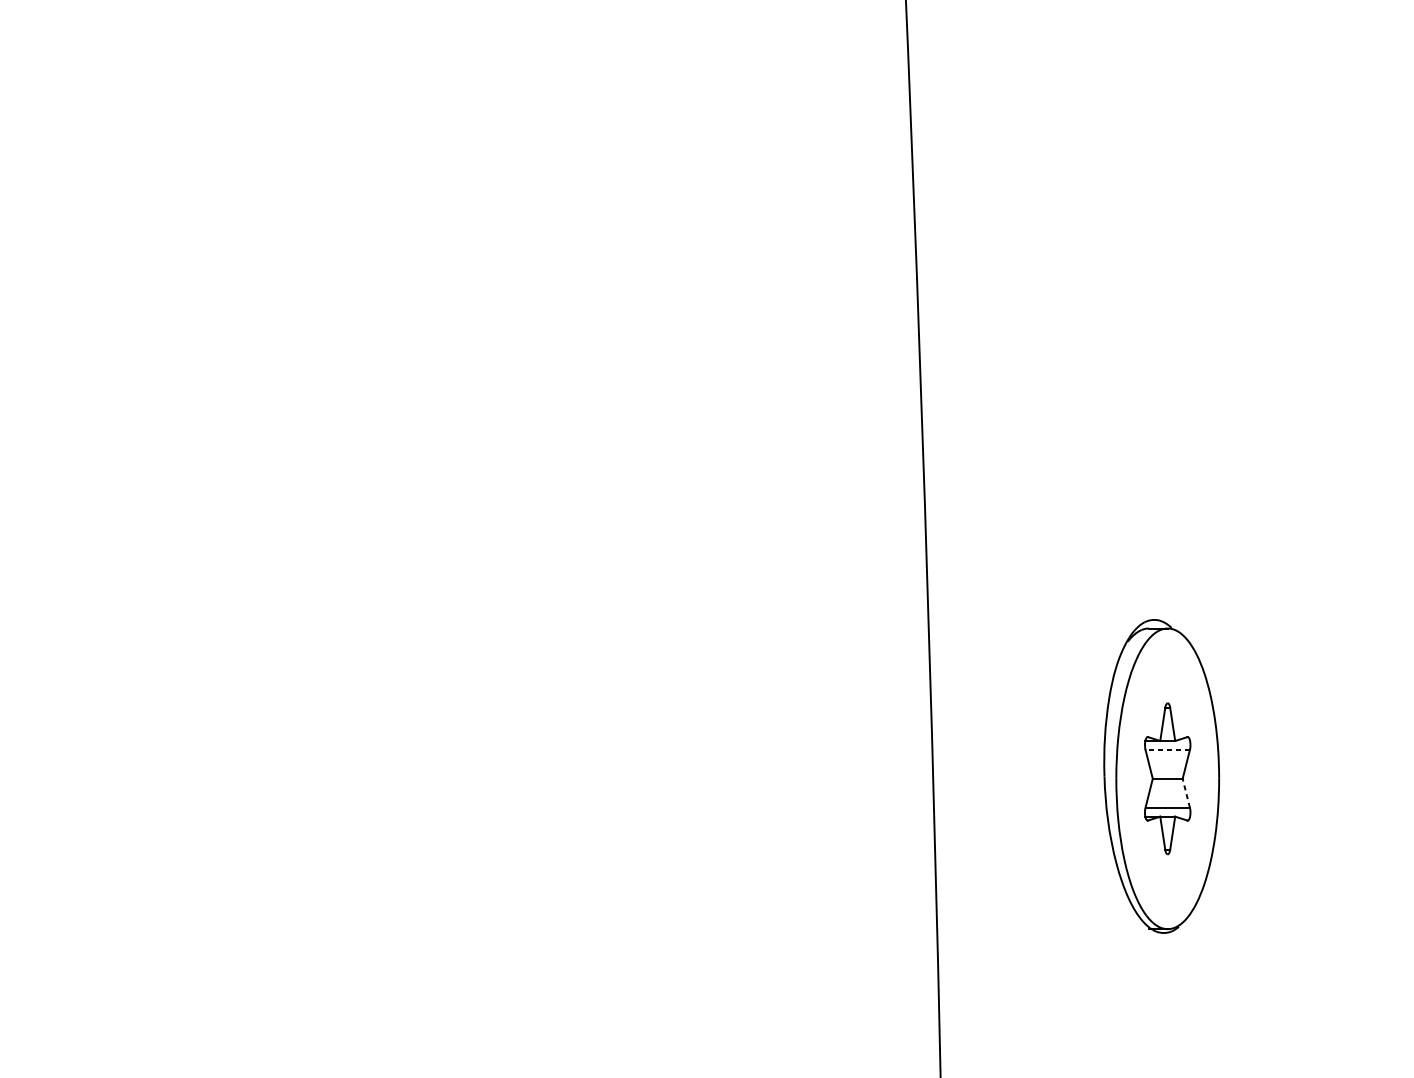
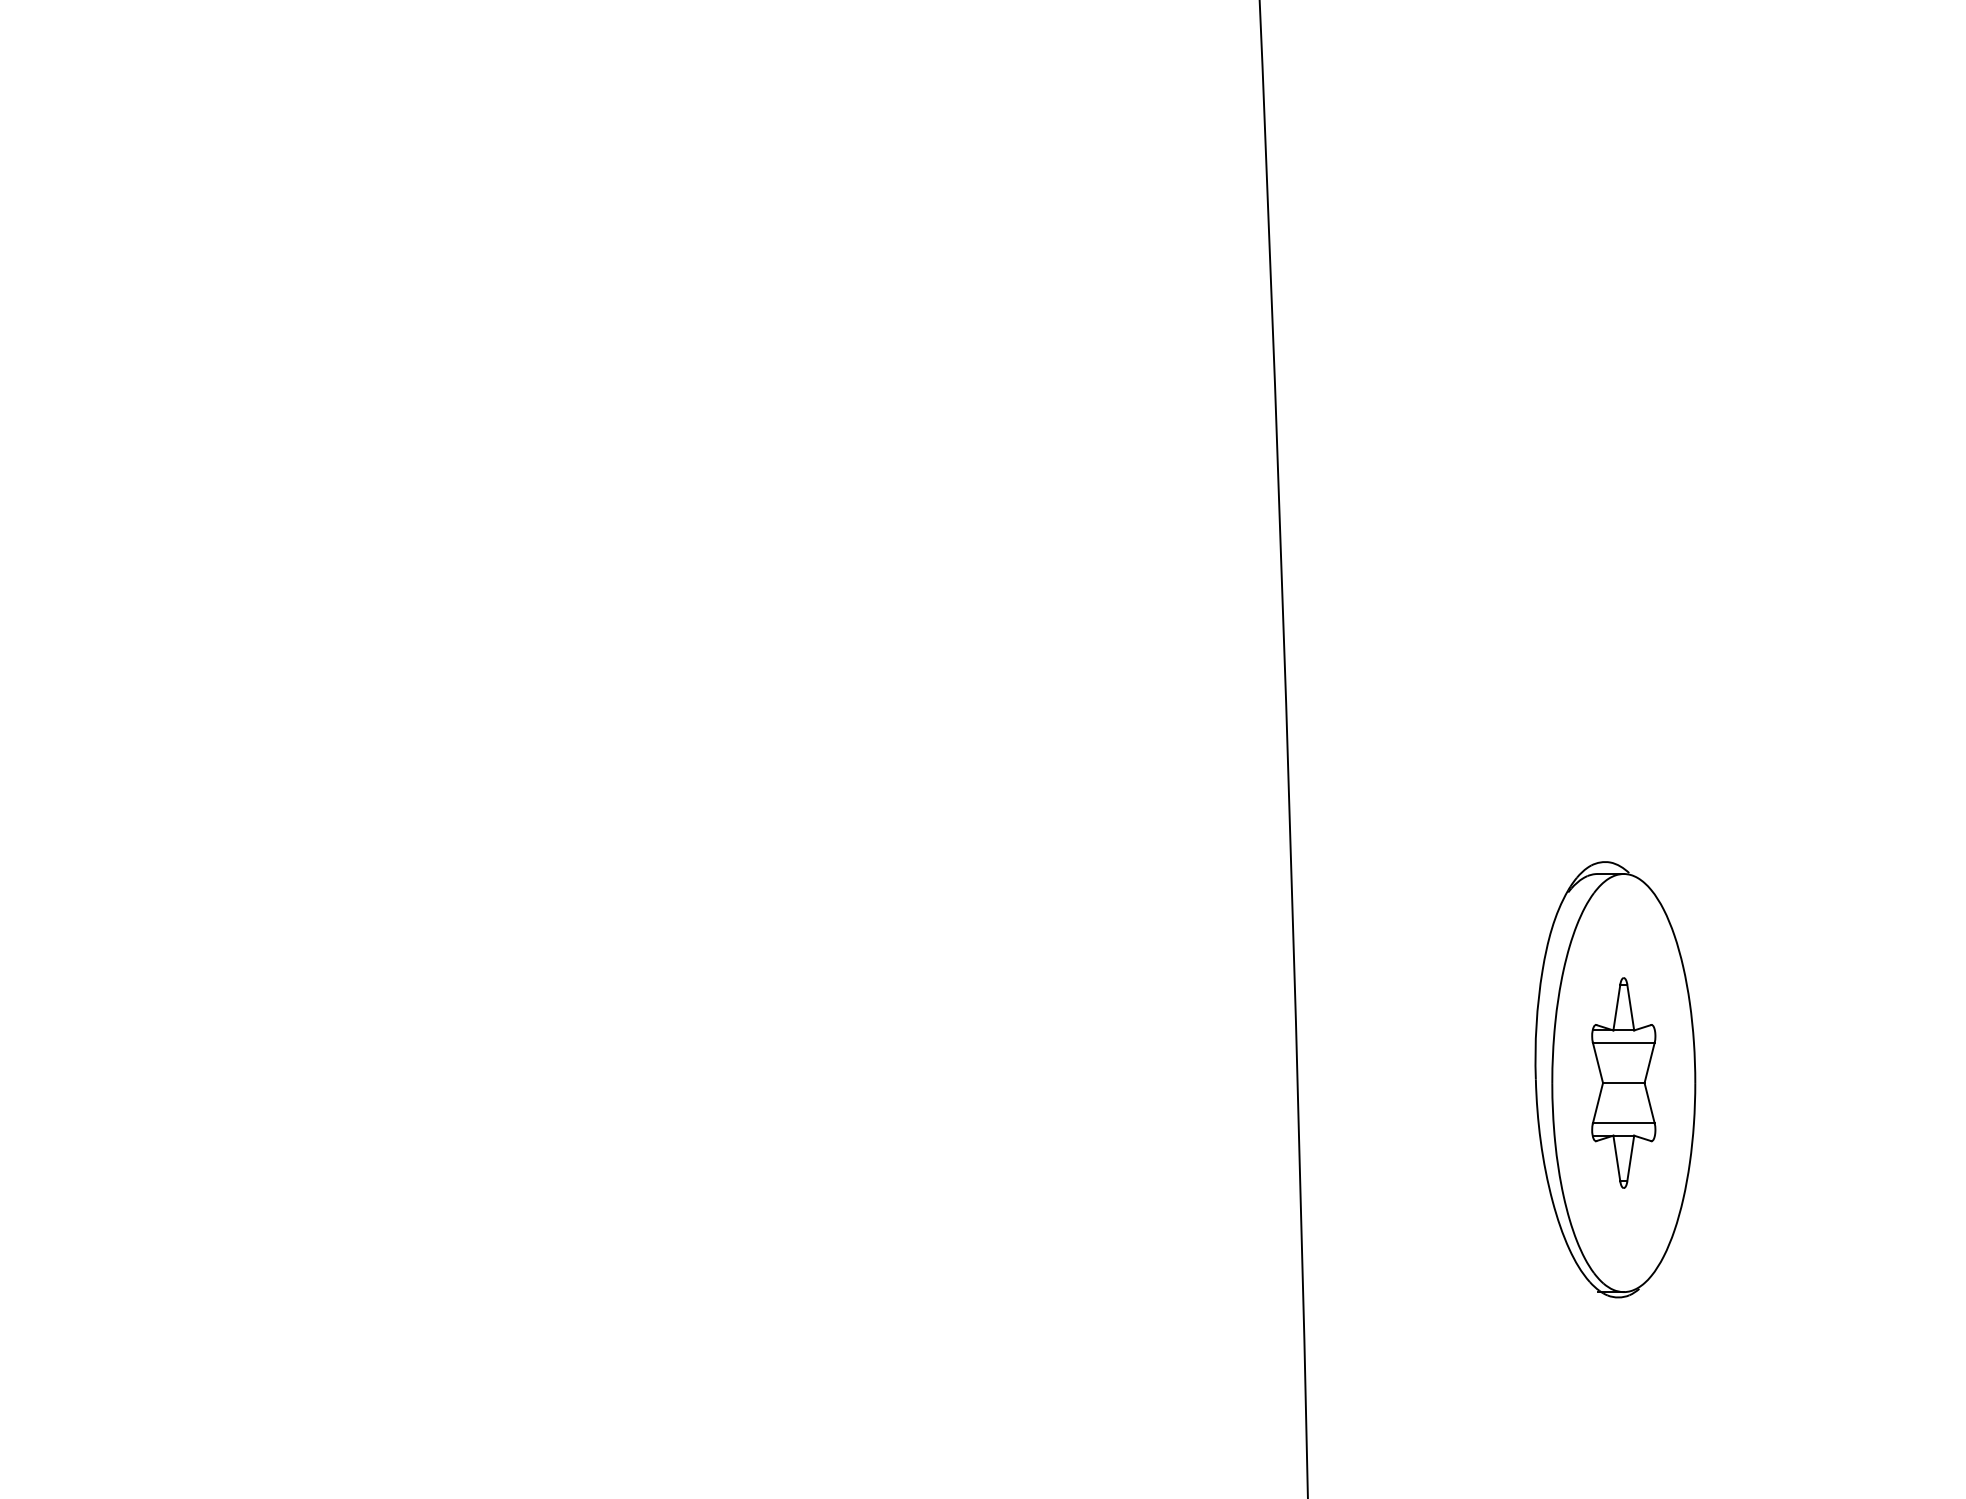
line: (1167, 749) -> (1623, 1042), dashed -> solid
line: (1186, 793) -> (1649, 1103), dashed -> solid

